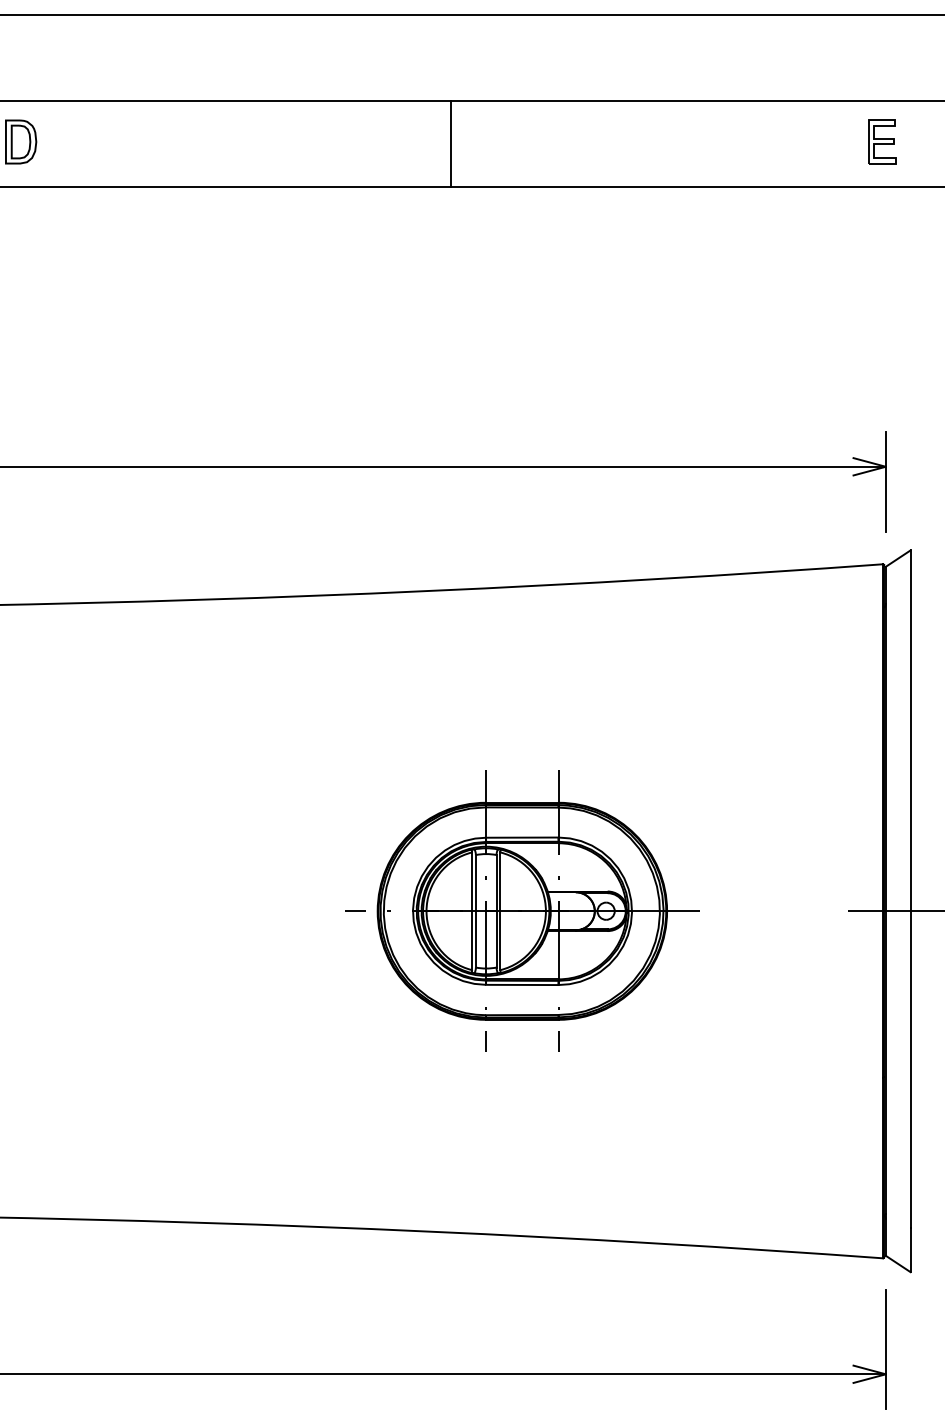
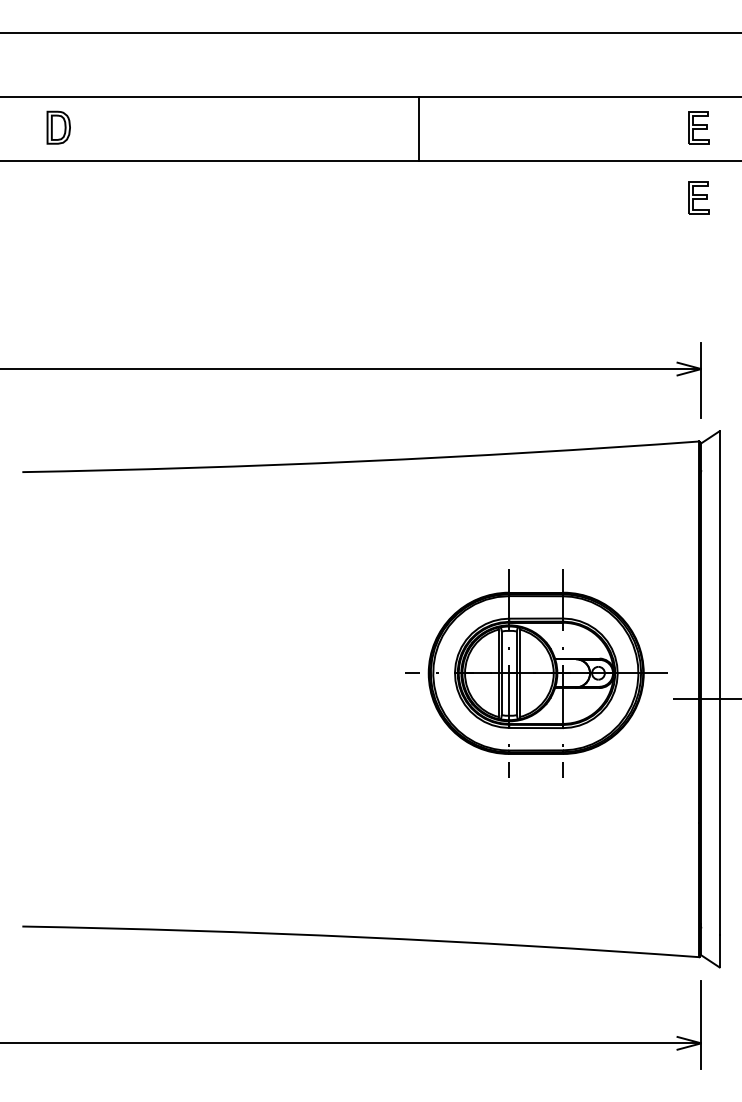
line: (451, 144) -> (419, 129), moved
part: (882, 235) -> (698, 197), added
part: (522, 911) -> (536, 673), moved

